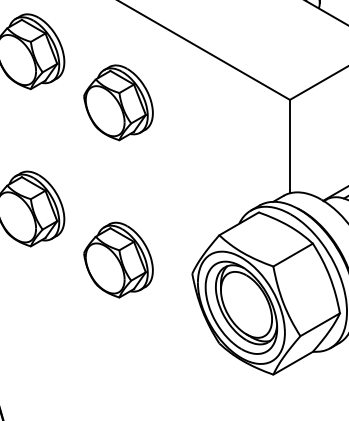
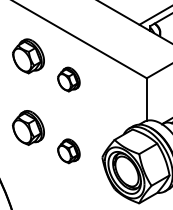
part: (117, 102) -> (68, 79), size x0.7
part: (117, 260) -> (68, 151), size x0.7

